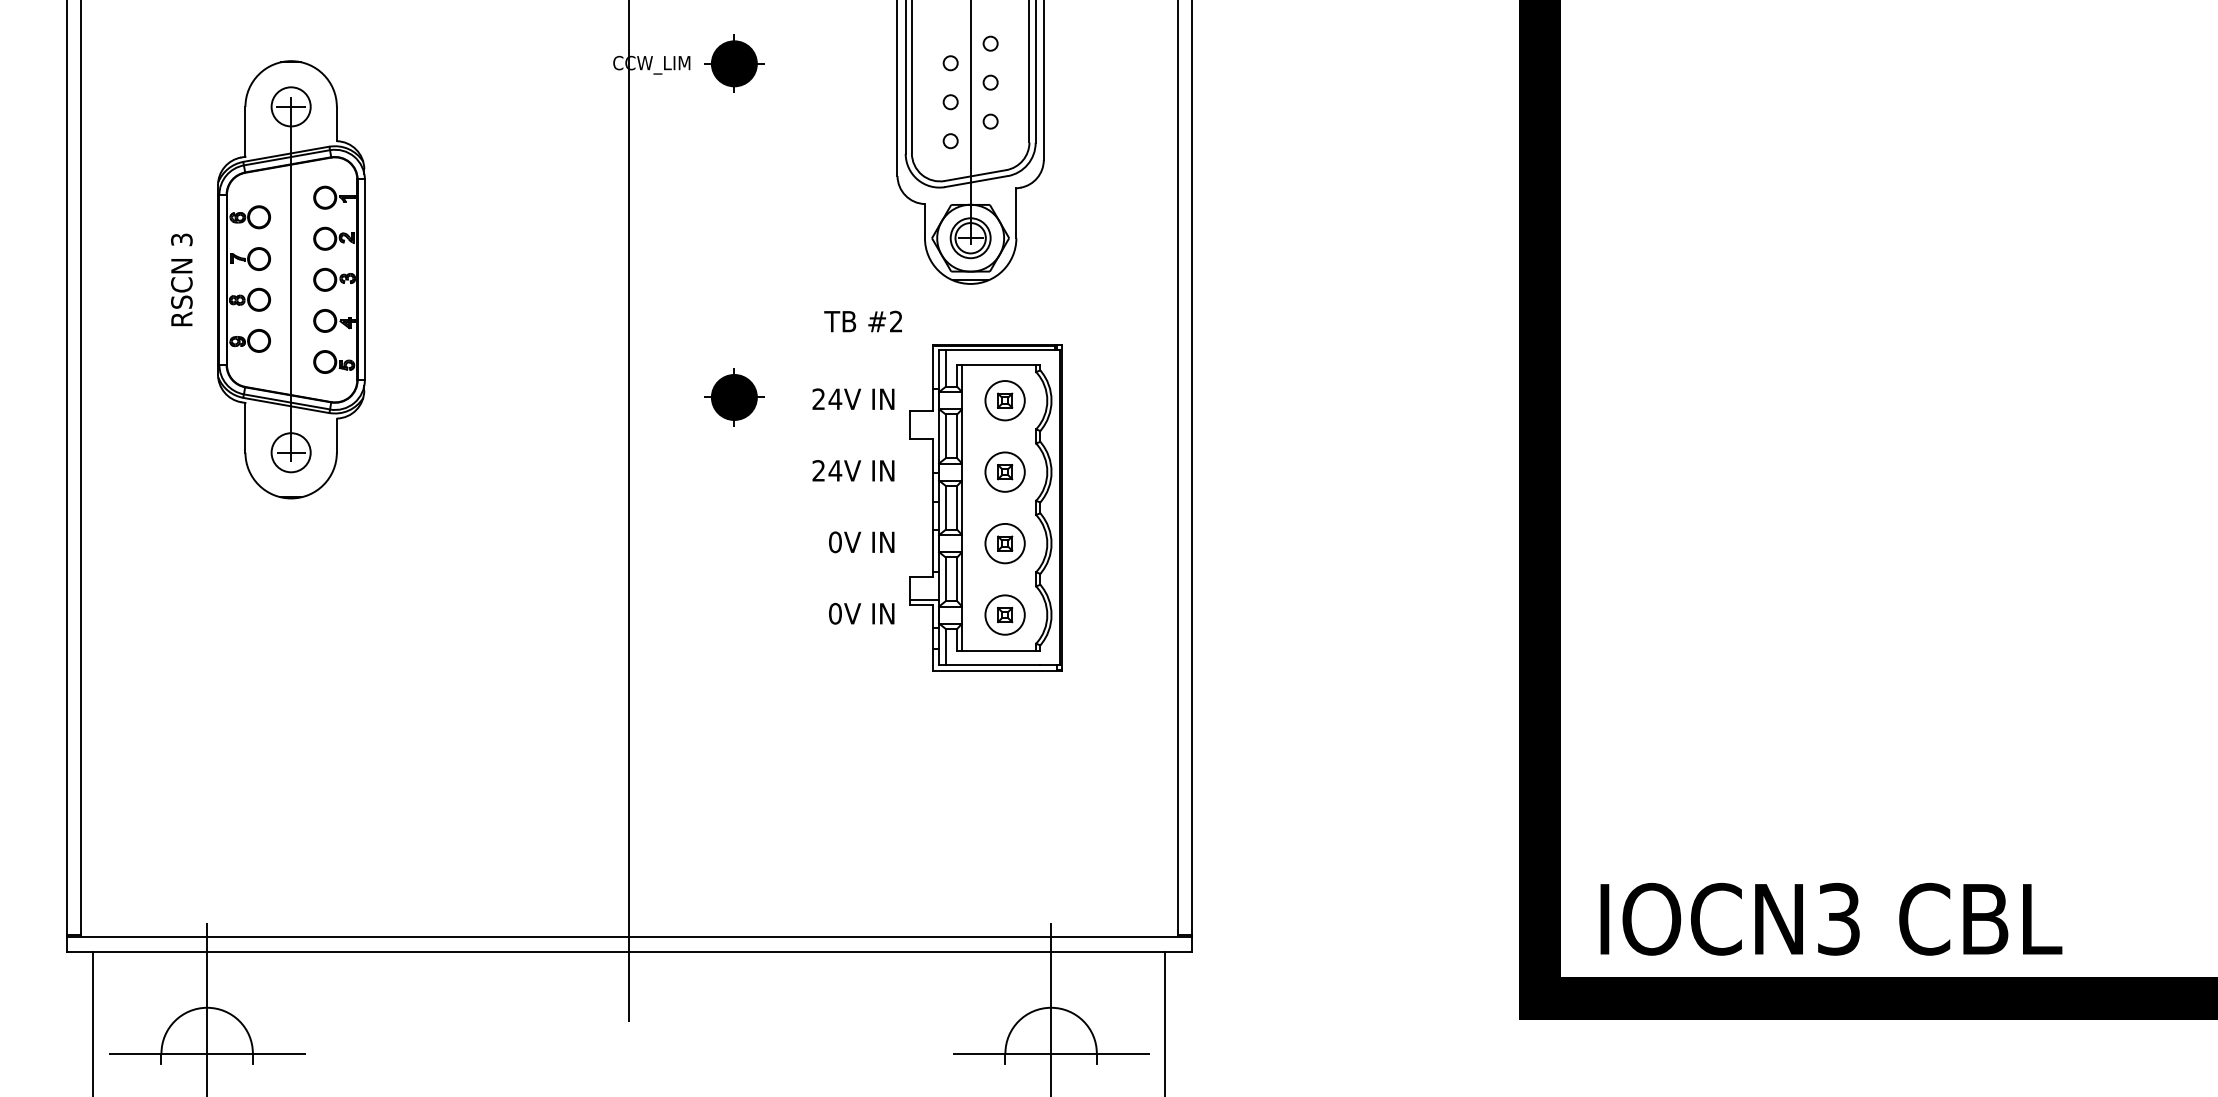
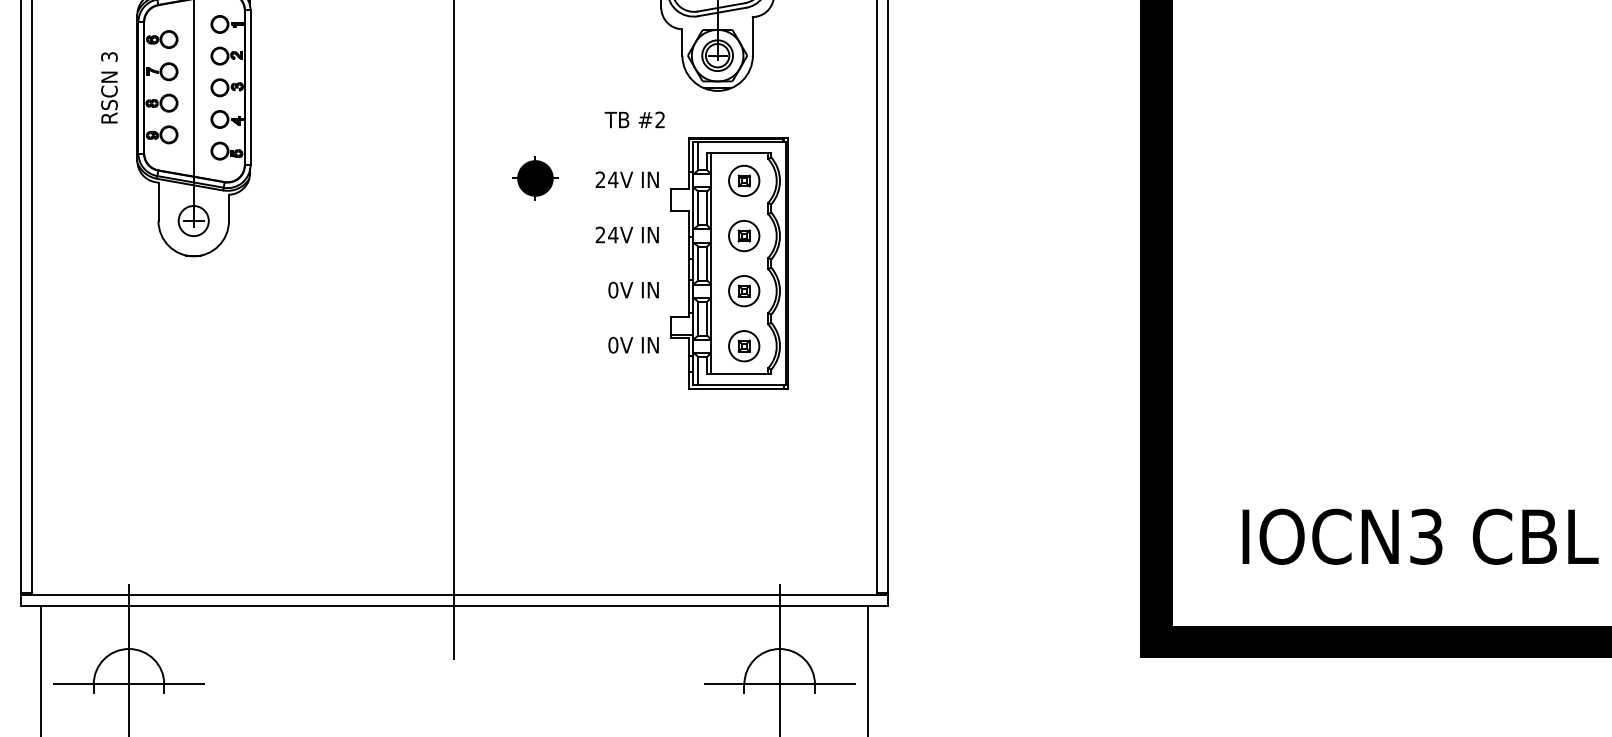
text: (1831, 918) -> (1420, 536), moved

